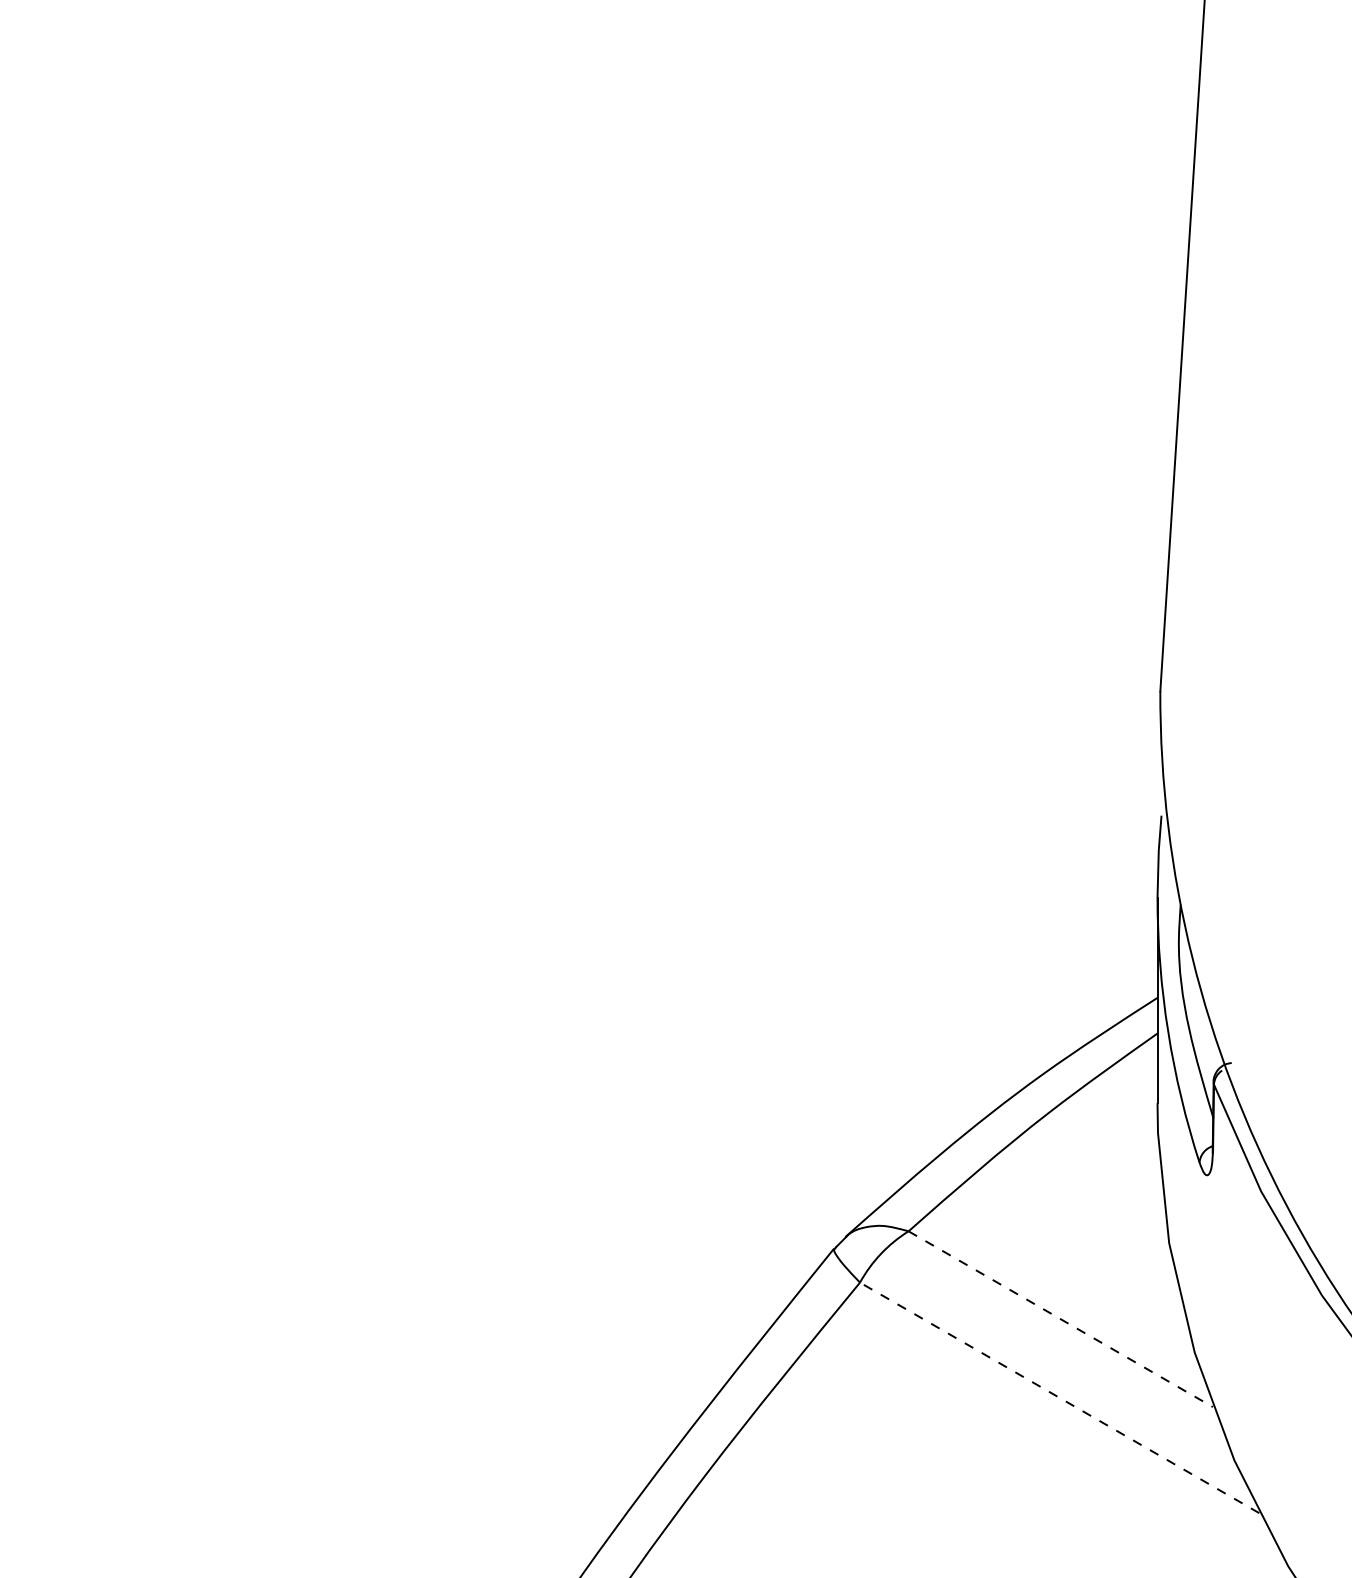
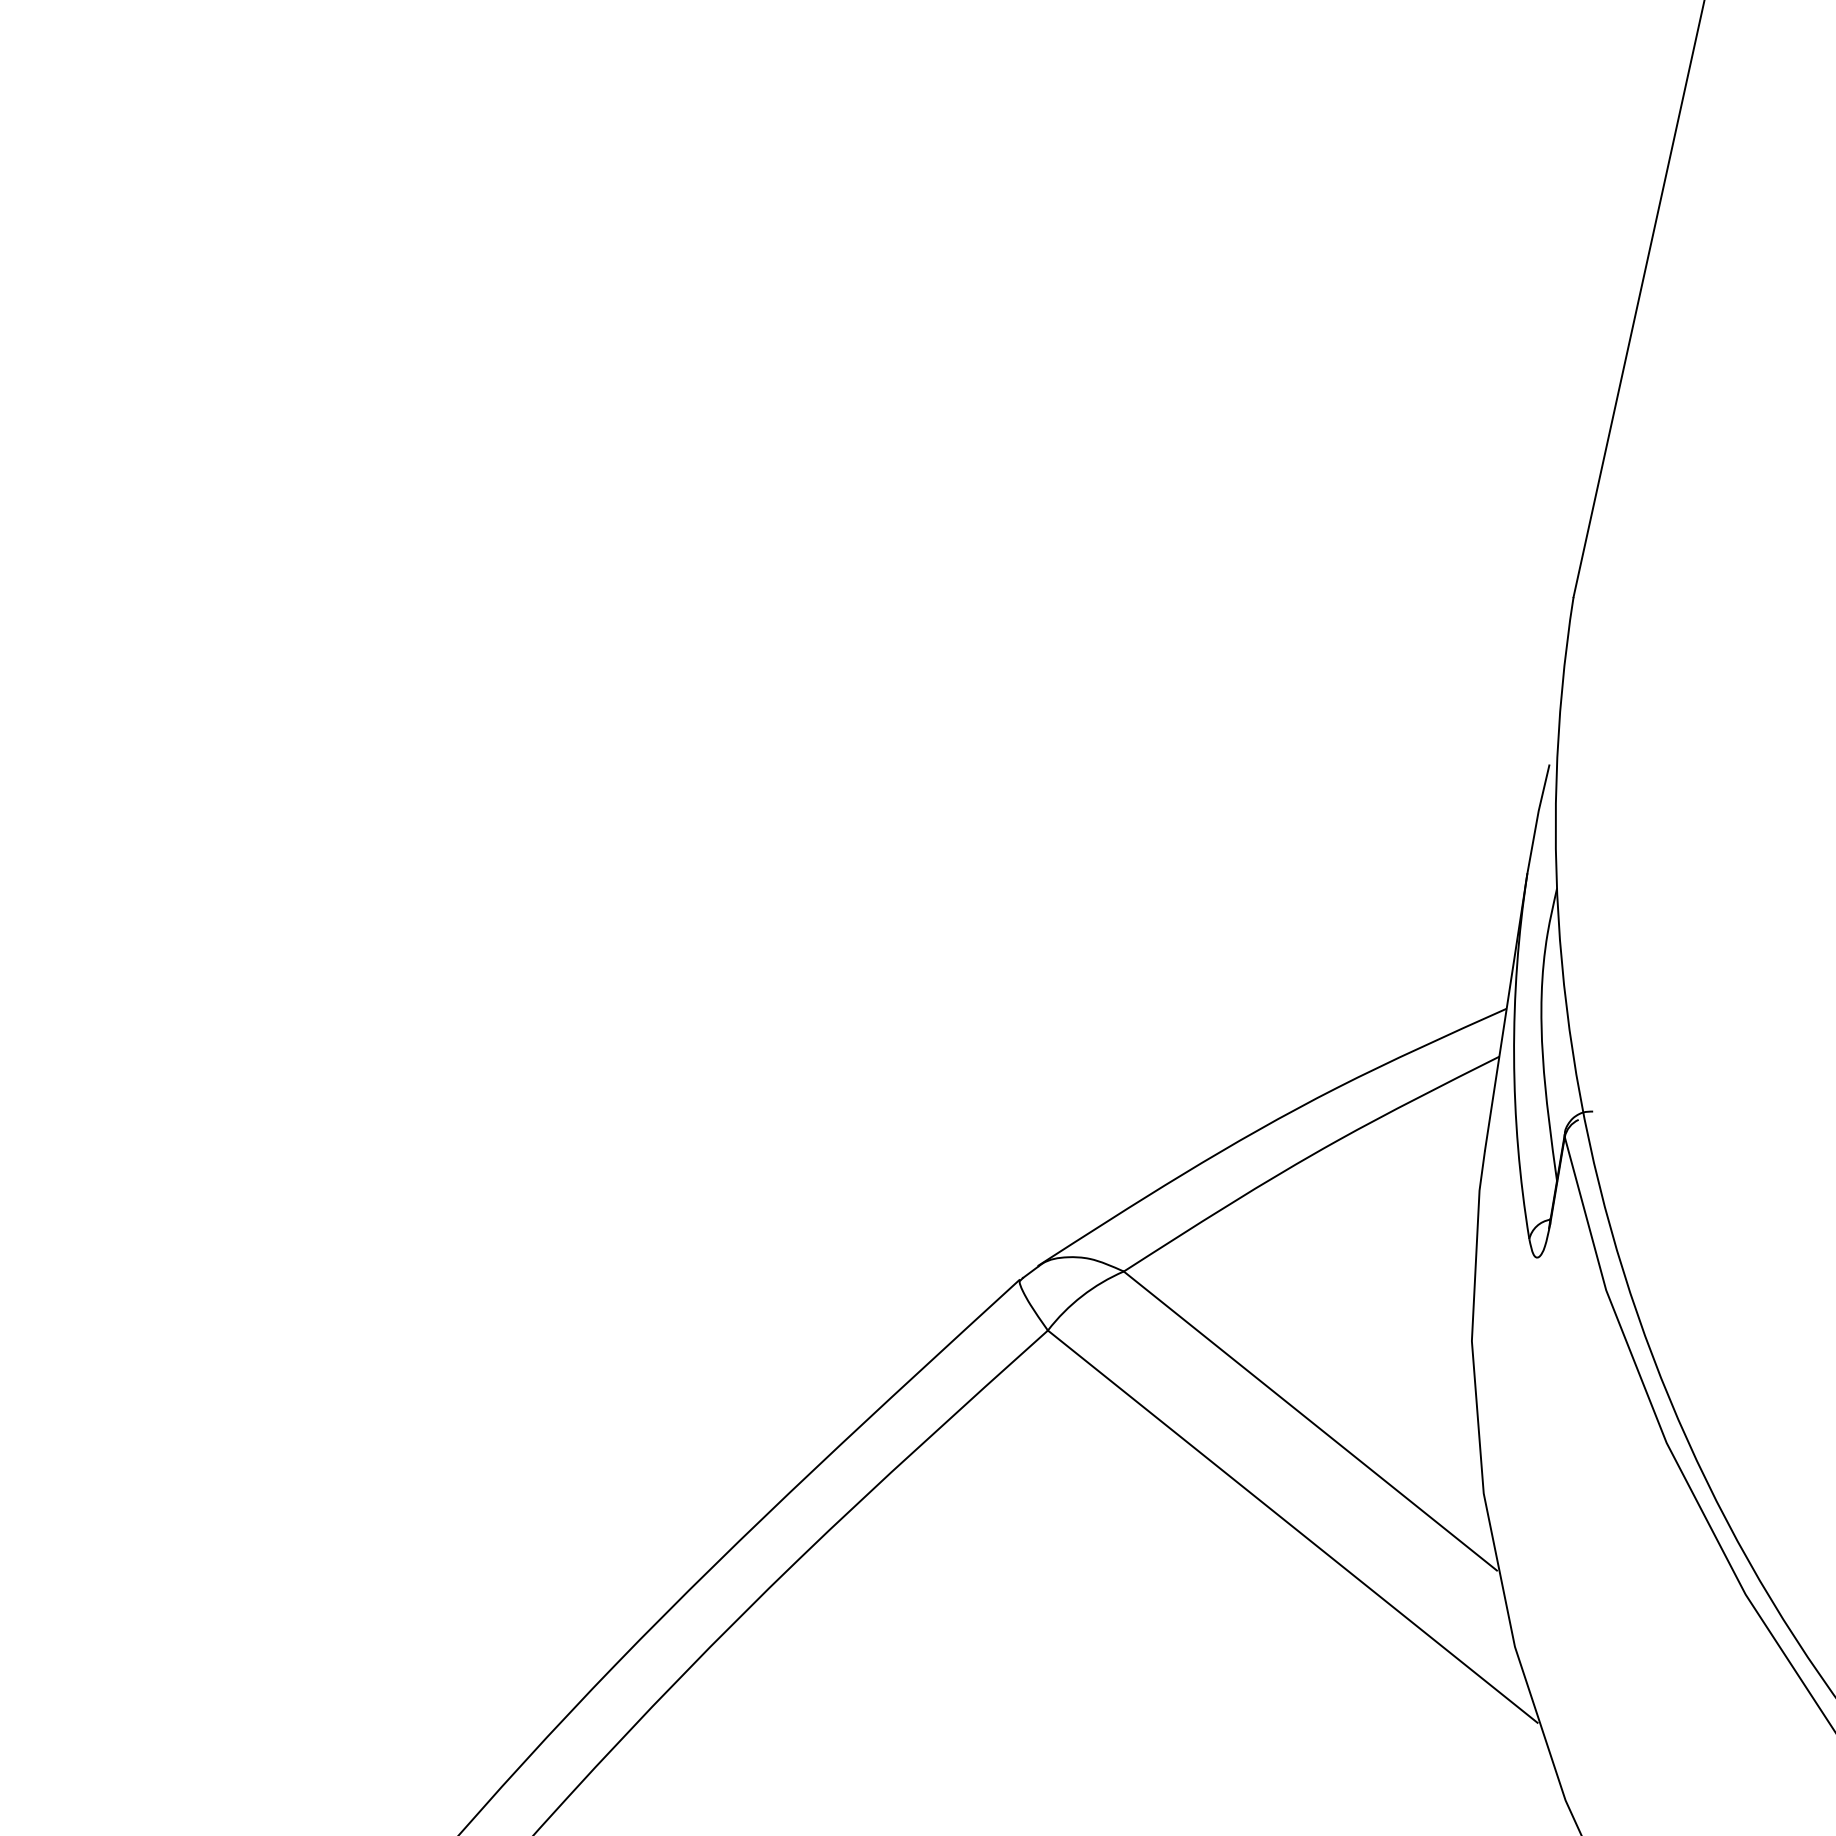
line: (1060, 1319) -> (1310, 1421), dashed -> solid
line: (1059, 1397) -> (1292, 1526), dashed -> solid

